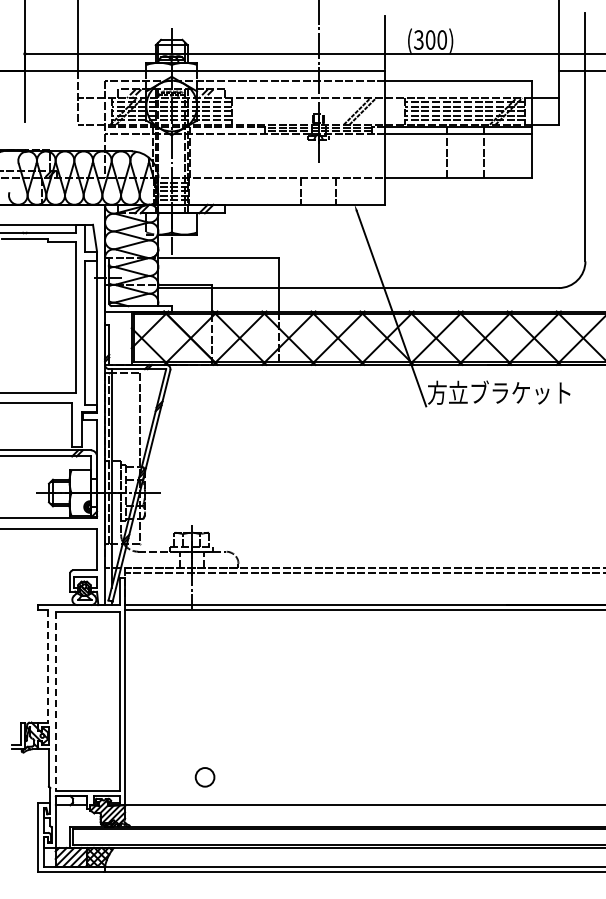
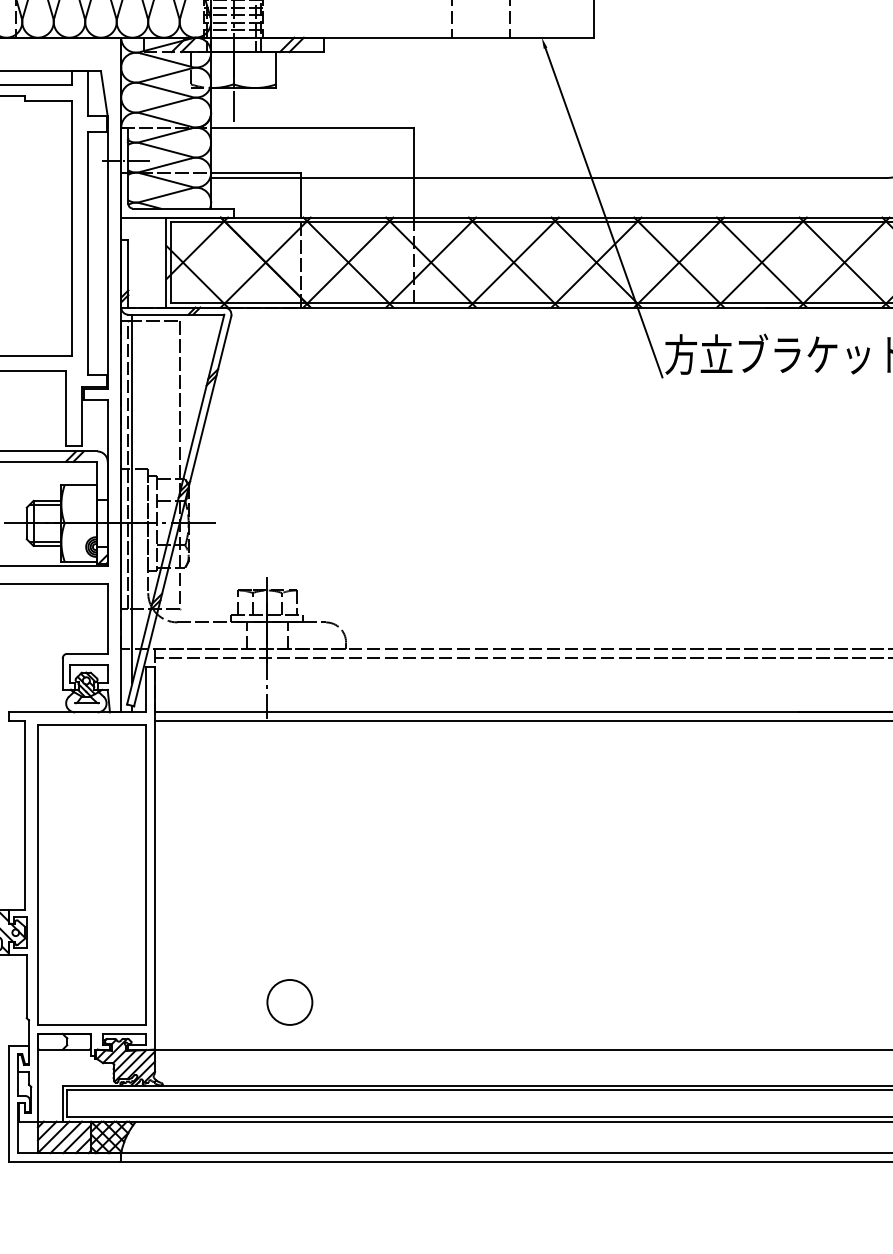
line: (47, 667) -> (24, 817), dashed -> solid
line: (55, 701) -> (37, 874), dashed -> solid
circle: (204, 777) -> (288, 1002), size x1.43

